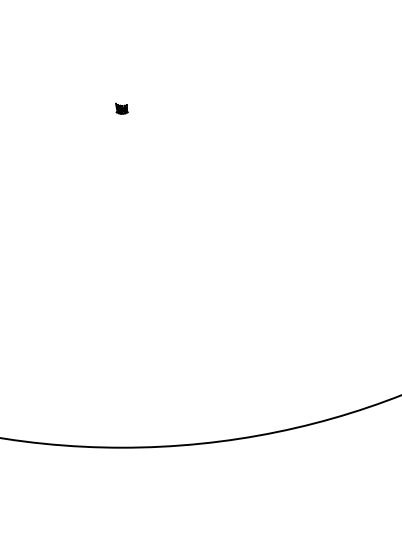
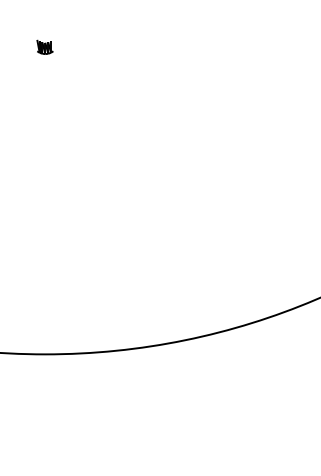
part: (121, 108) -> (44, 47), size x1.4

